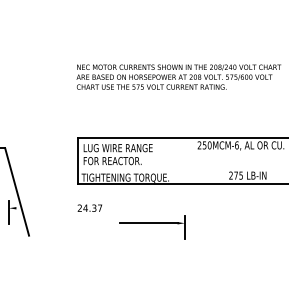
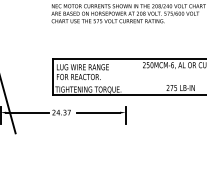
line: (44, 208) -> (27, 112), added
part: (152, 227) -> (101, 115), moved

